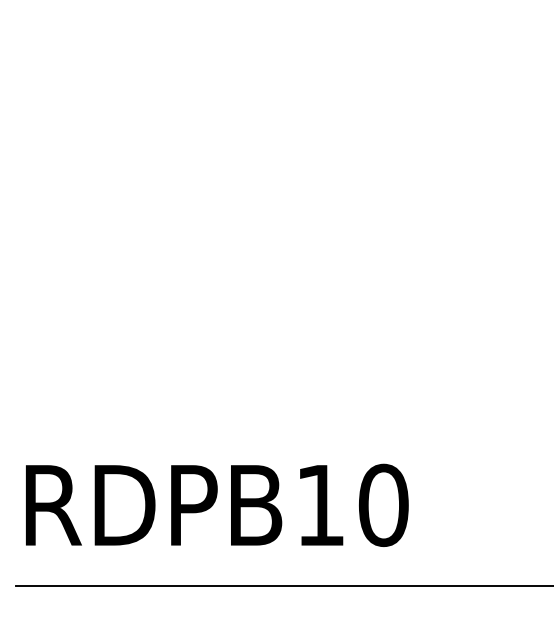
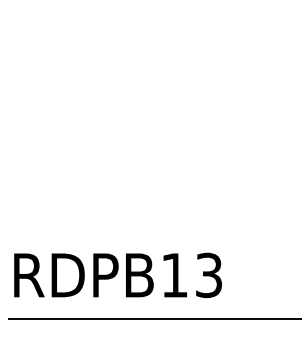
text: (382, 505) -> (208, 275), RDPB10 -> RDPB13

